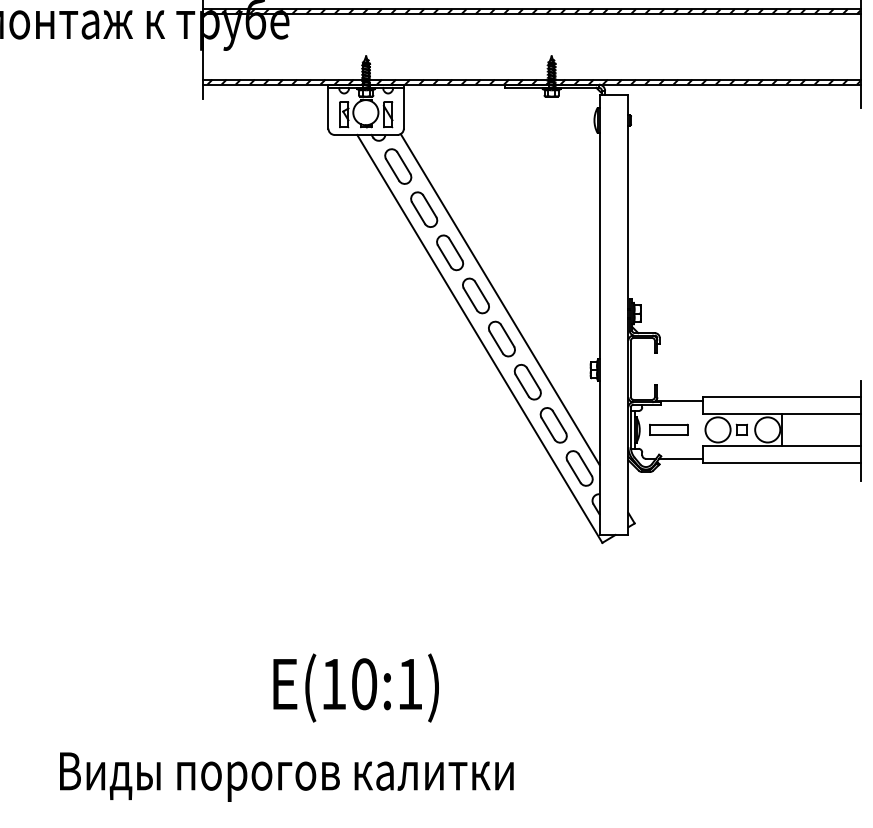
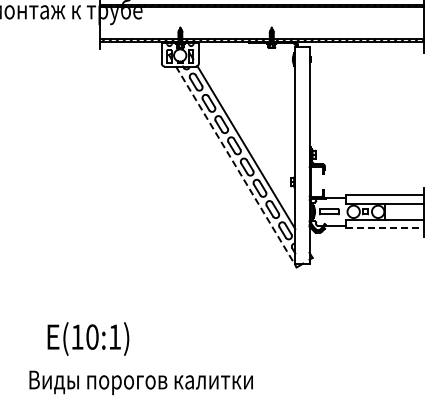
line: (480, 339) -> (236, 167), solid -> dashed
line: (782, 463) -> (385, 228), solid -> dashed
text: (356, 687) -> (88, 338), moved

